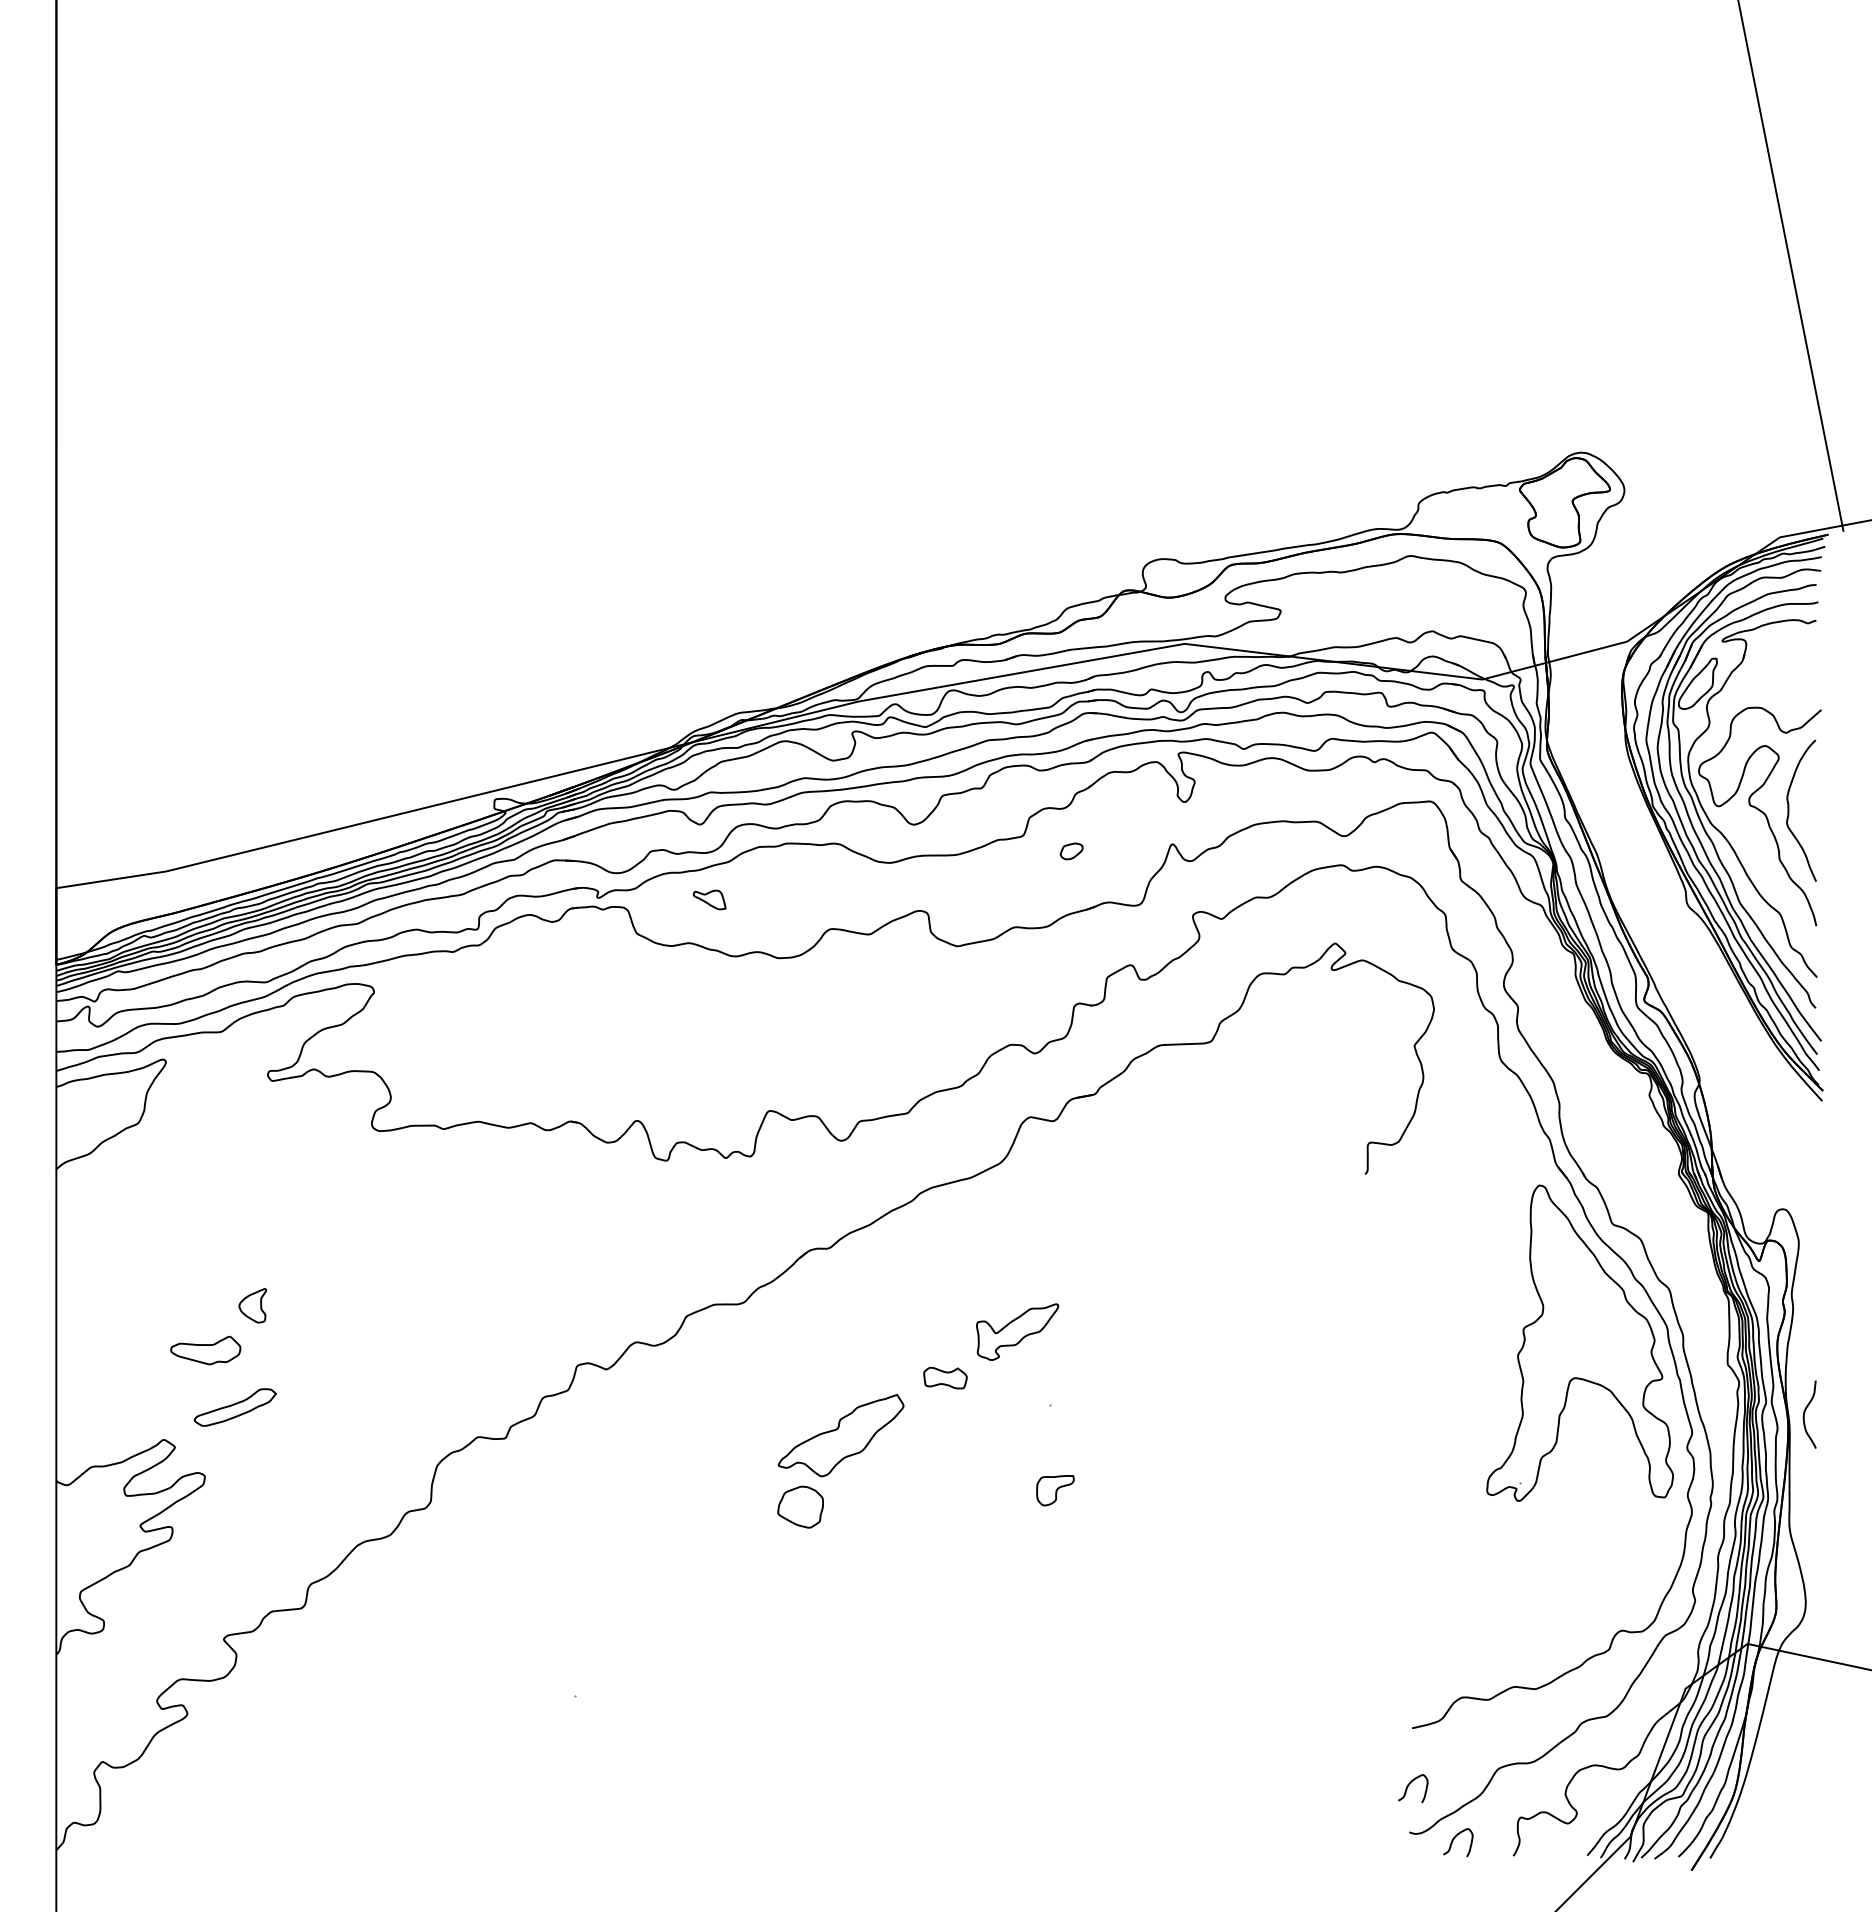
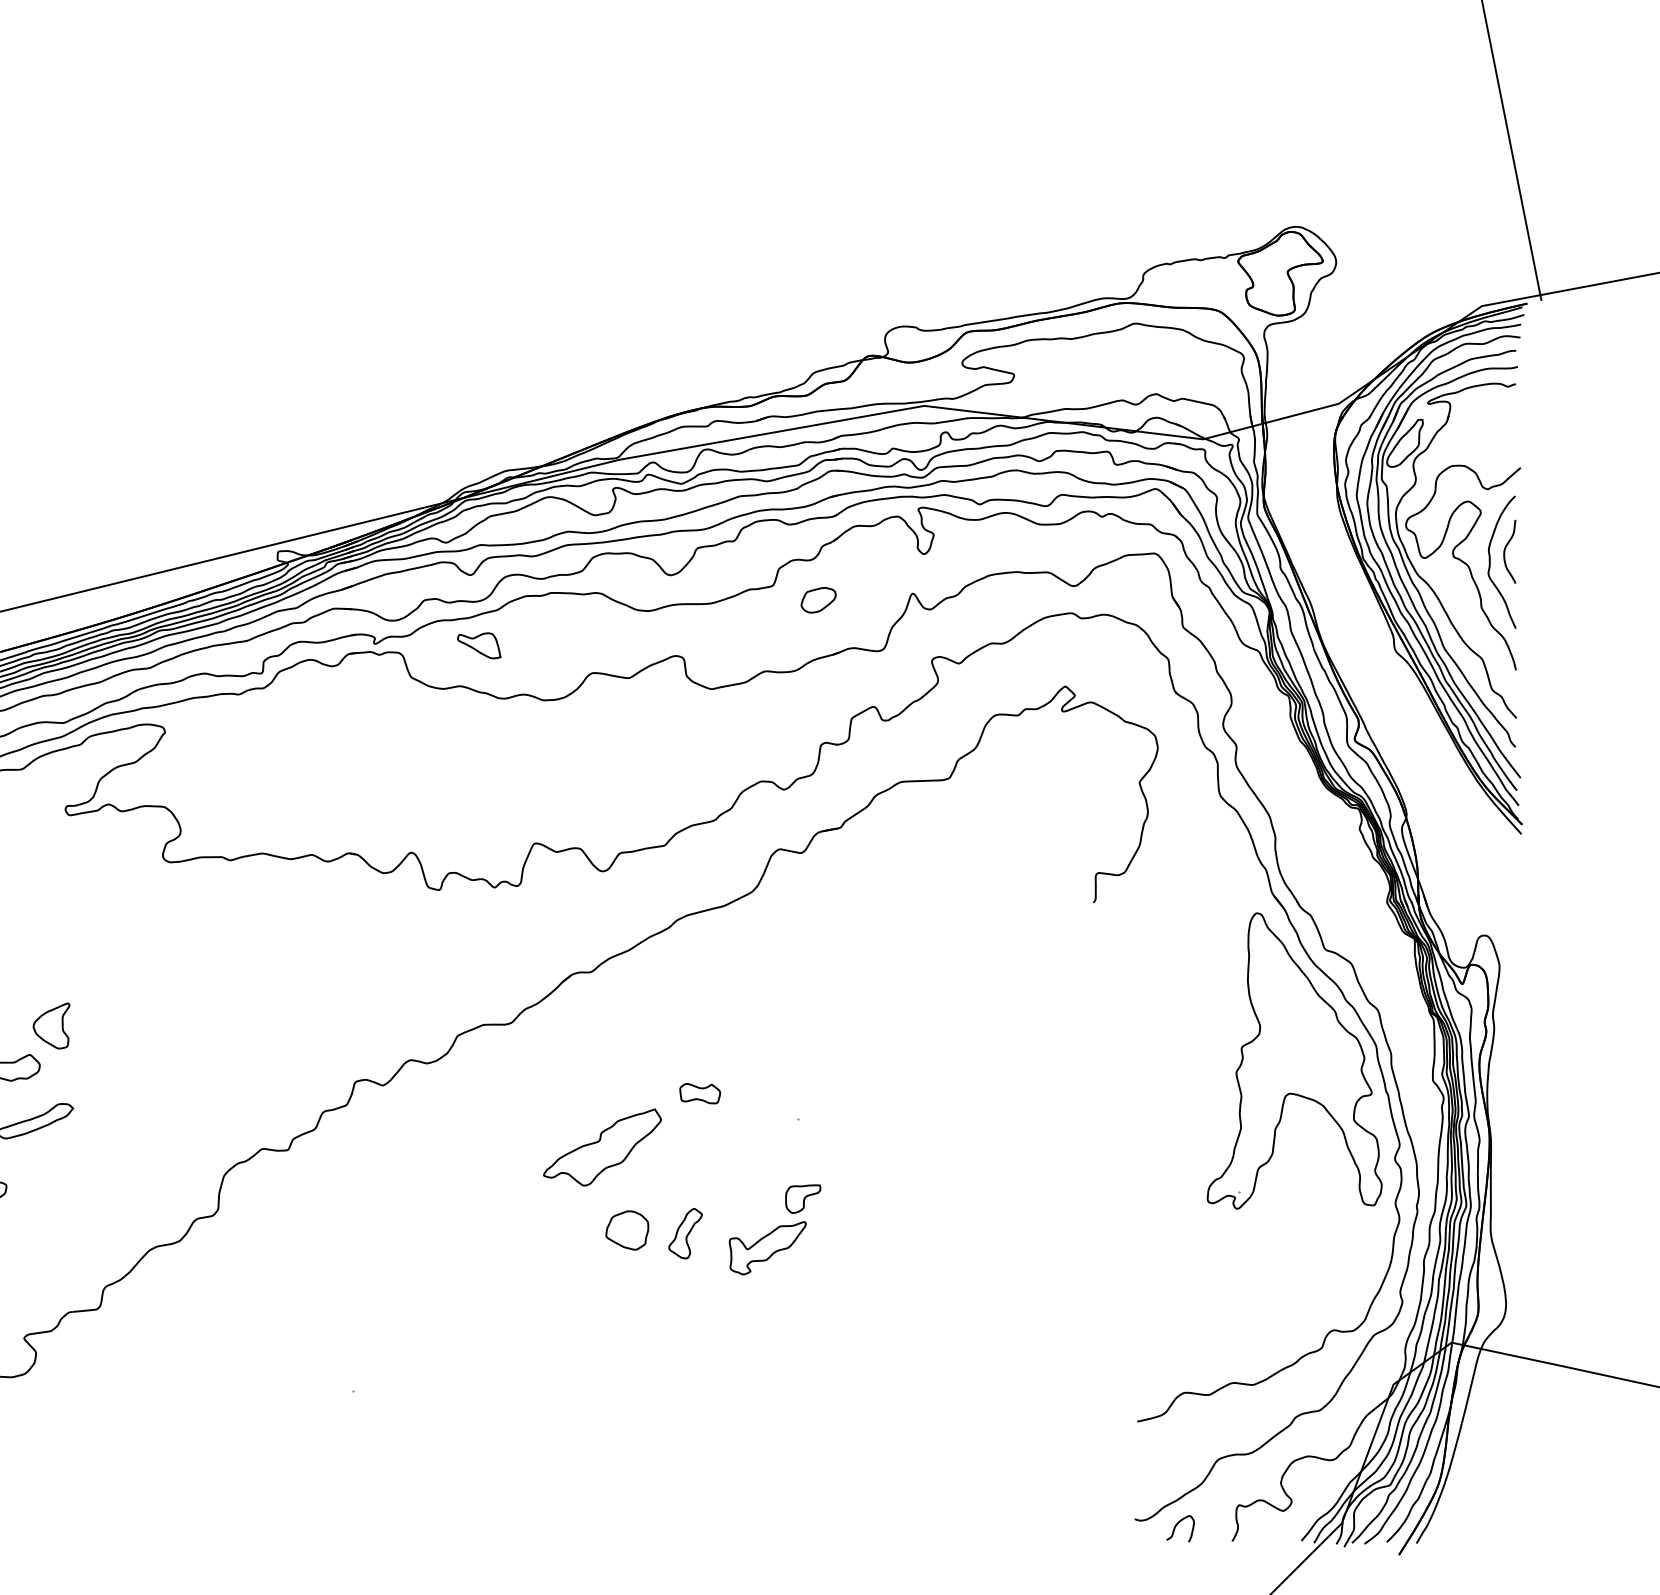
part: (1071, 851) -> (818, 600), size x1.67
part: (709, 899) -> (479, 645), size x1.43
part: (252, 1305) -> (51, 1025), size x1.43
part: (1017, 1331) -> (767, 1247), moved
curve: (1805, 1413) -> (1505, 550), moved
part: (800, 1506) -> (627, 1229), moved
part: (929, 1527) -> (685, 1233), added
curve: (1410, 1784) -> (1135, 1474), removed

